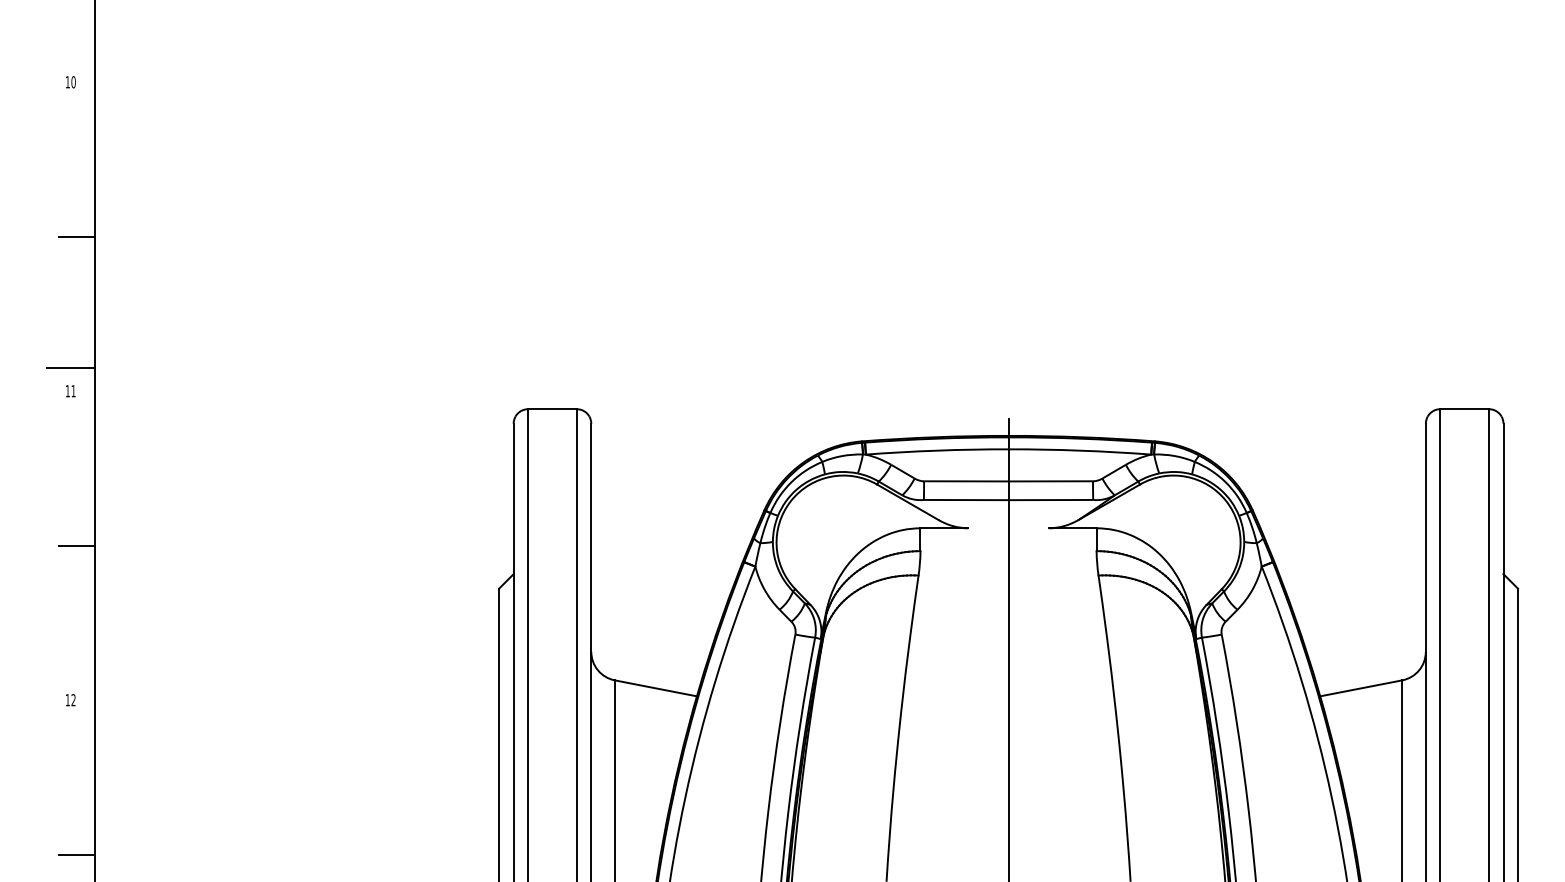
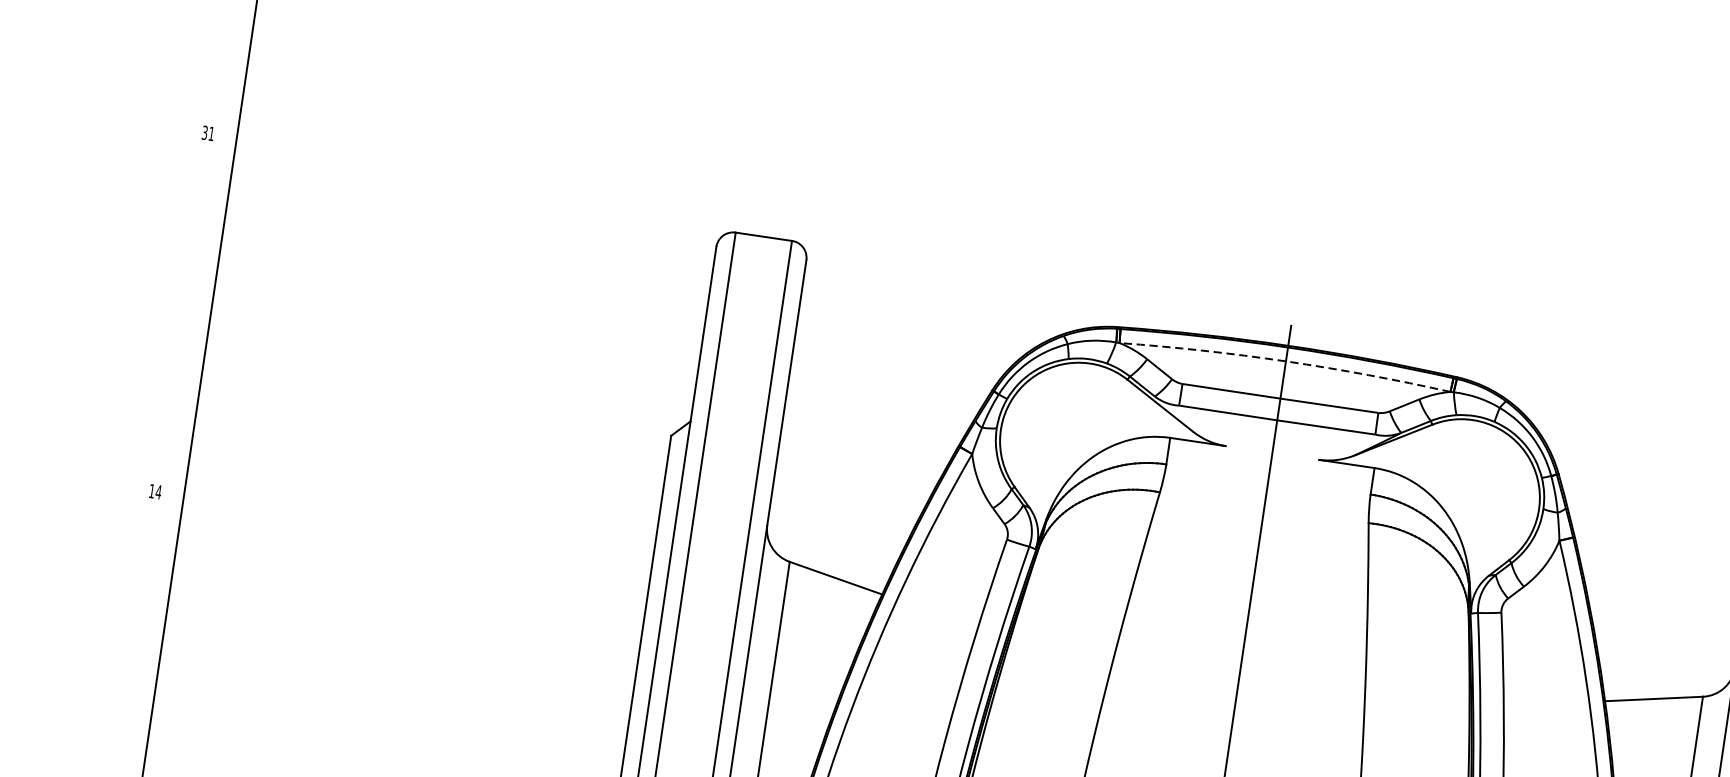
line: (70, 368) -> (211, 107), removed
text: (67, 391) -> (204, 133), 11 -> 31
arc: (1008, 449) -> (1285, 361), solid -> dashed
line: (77, 546) -> (189, 314), removed
text: (73, 700) -> (158, 492), 12 -> 14
line: (77, 855) -> (136, 672), removed

